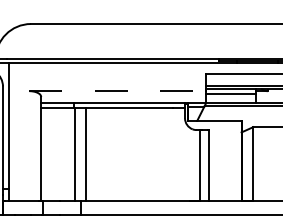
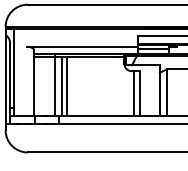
line: (118, 90) -> (82, 46), dashed -> solid
line: (92, 154) -> (66, 86), added

